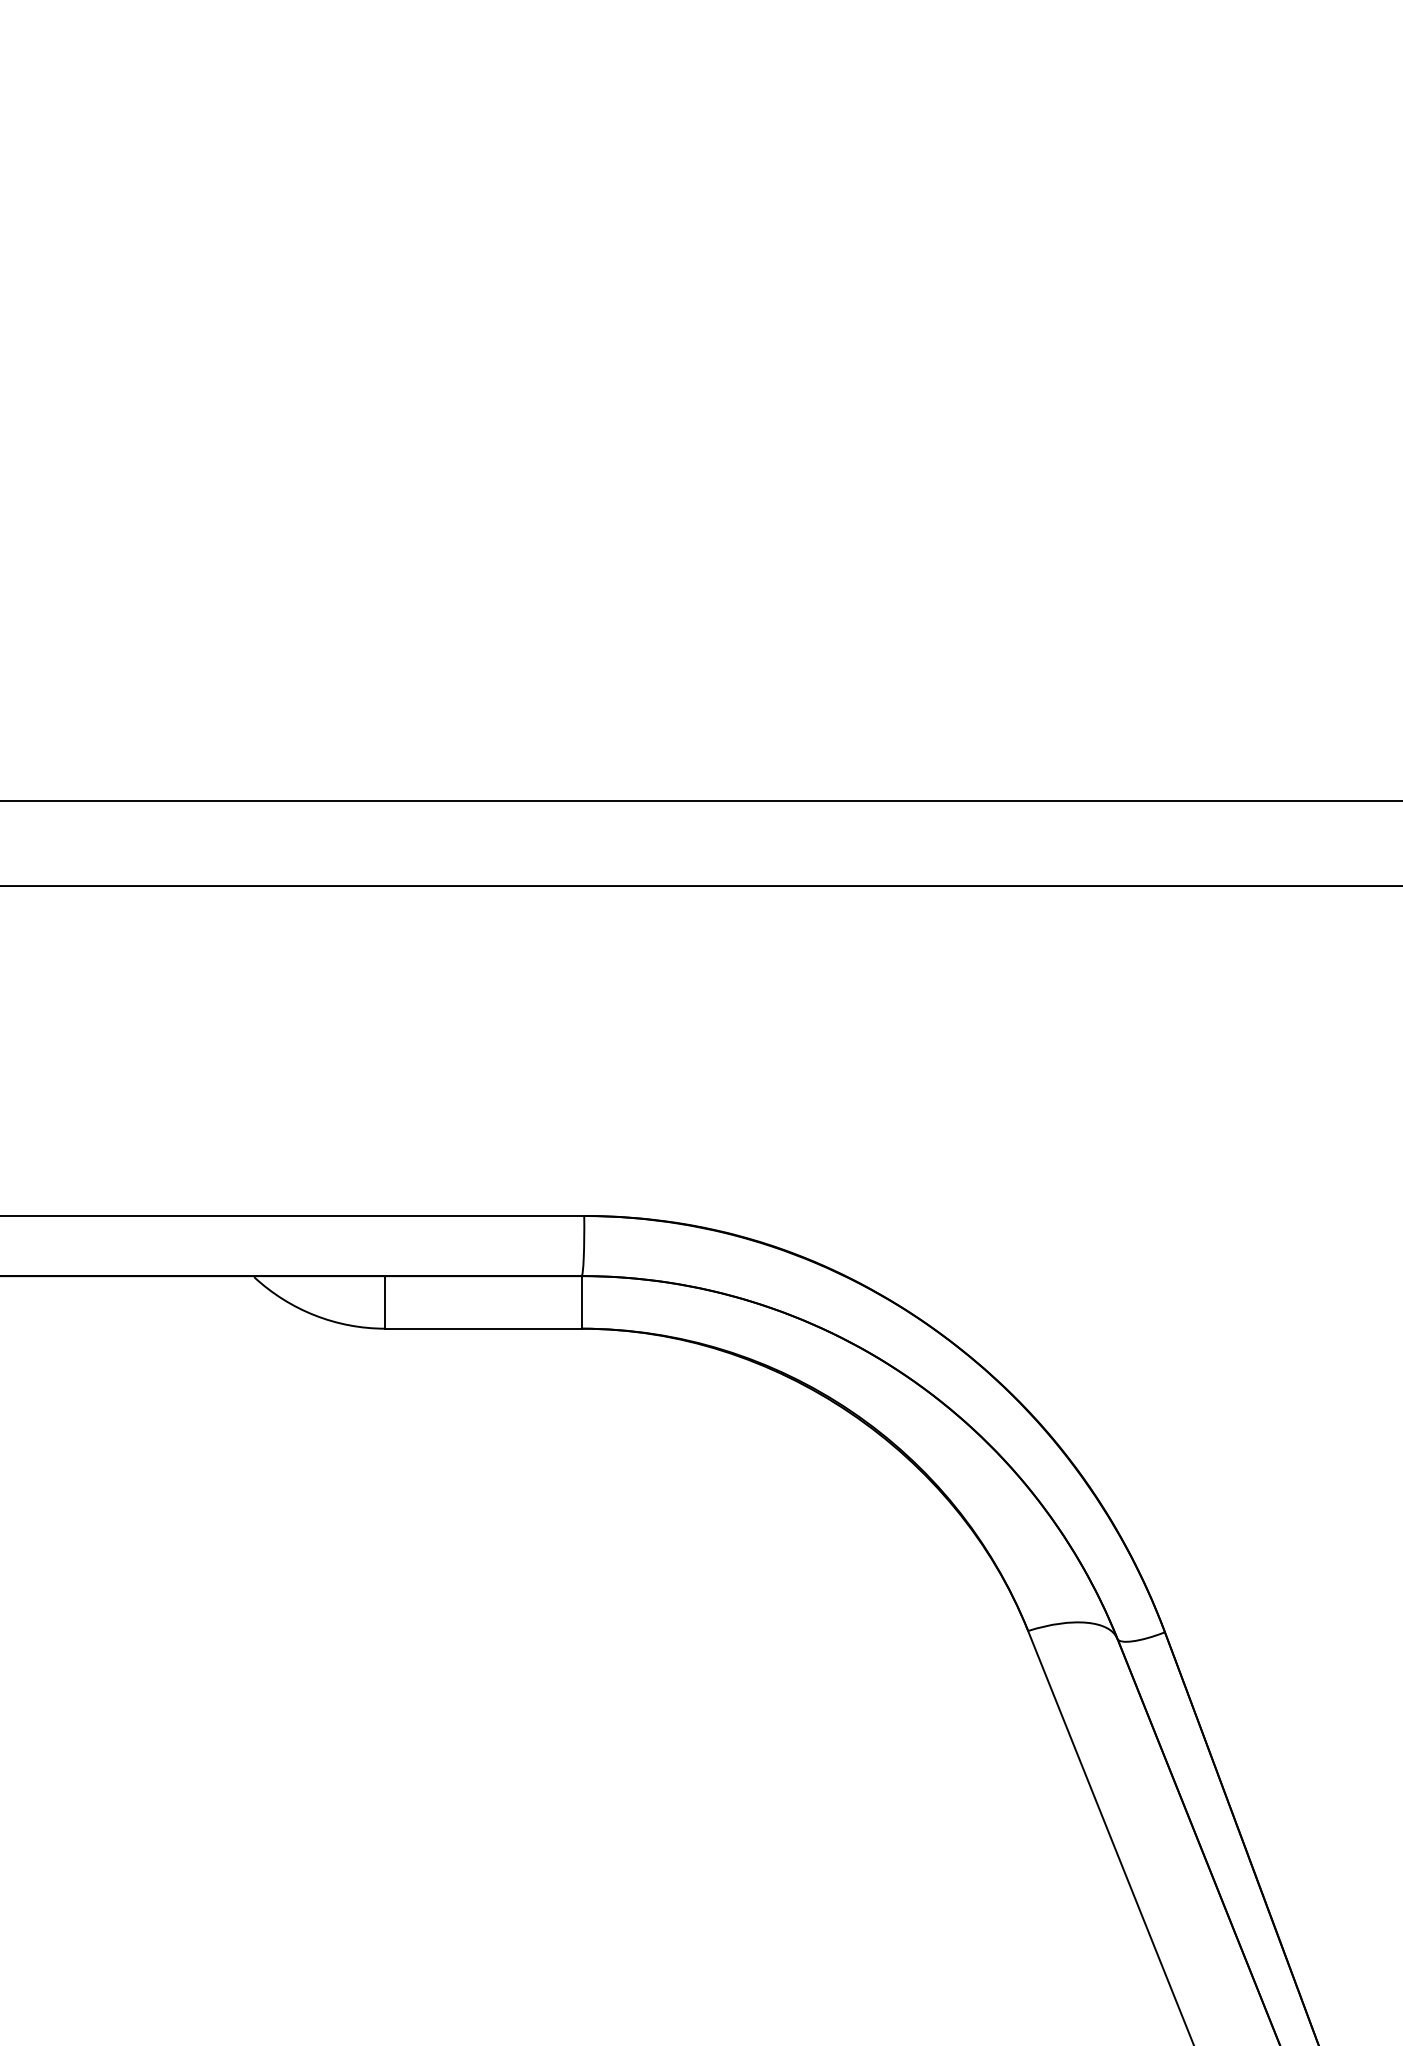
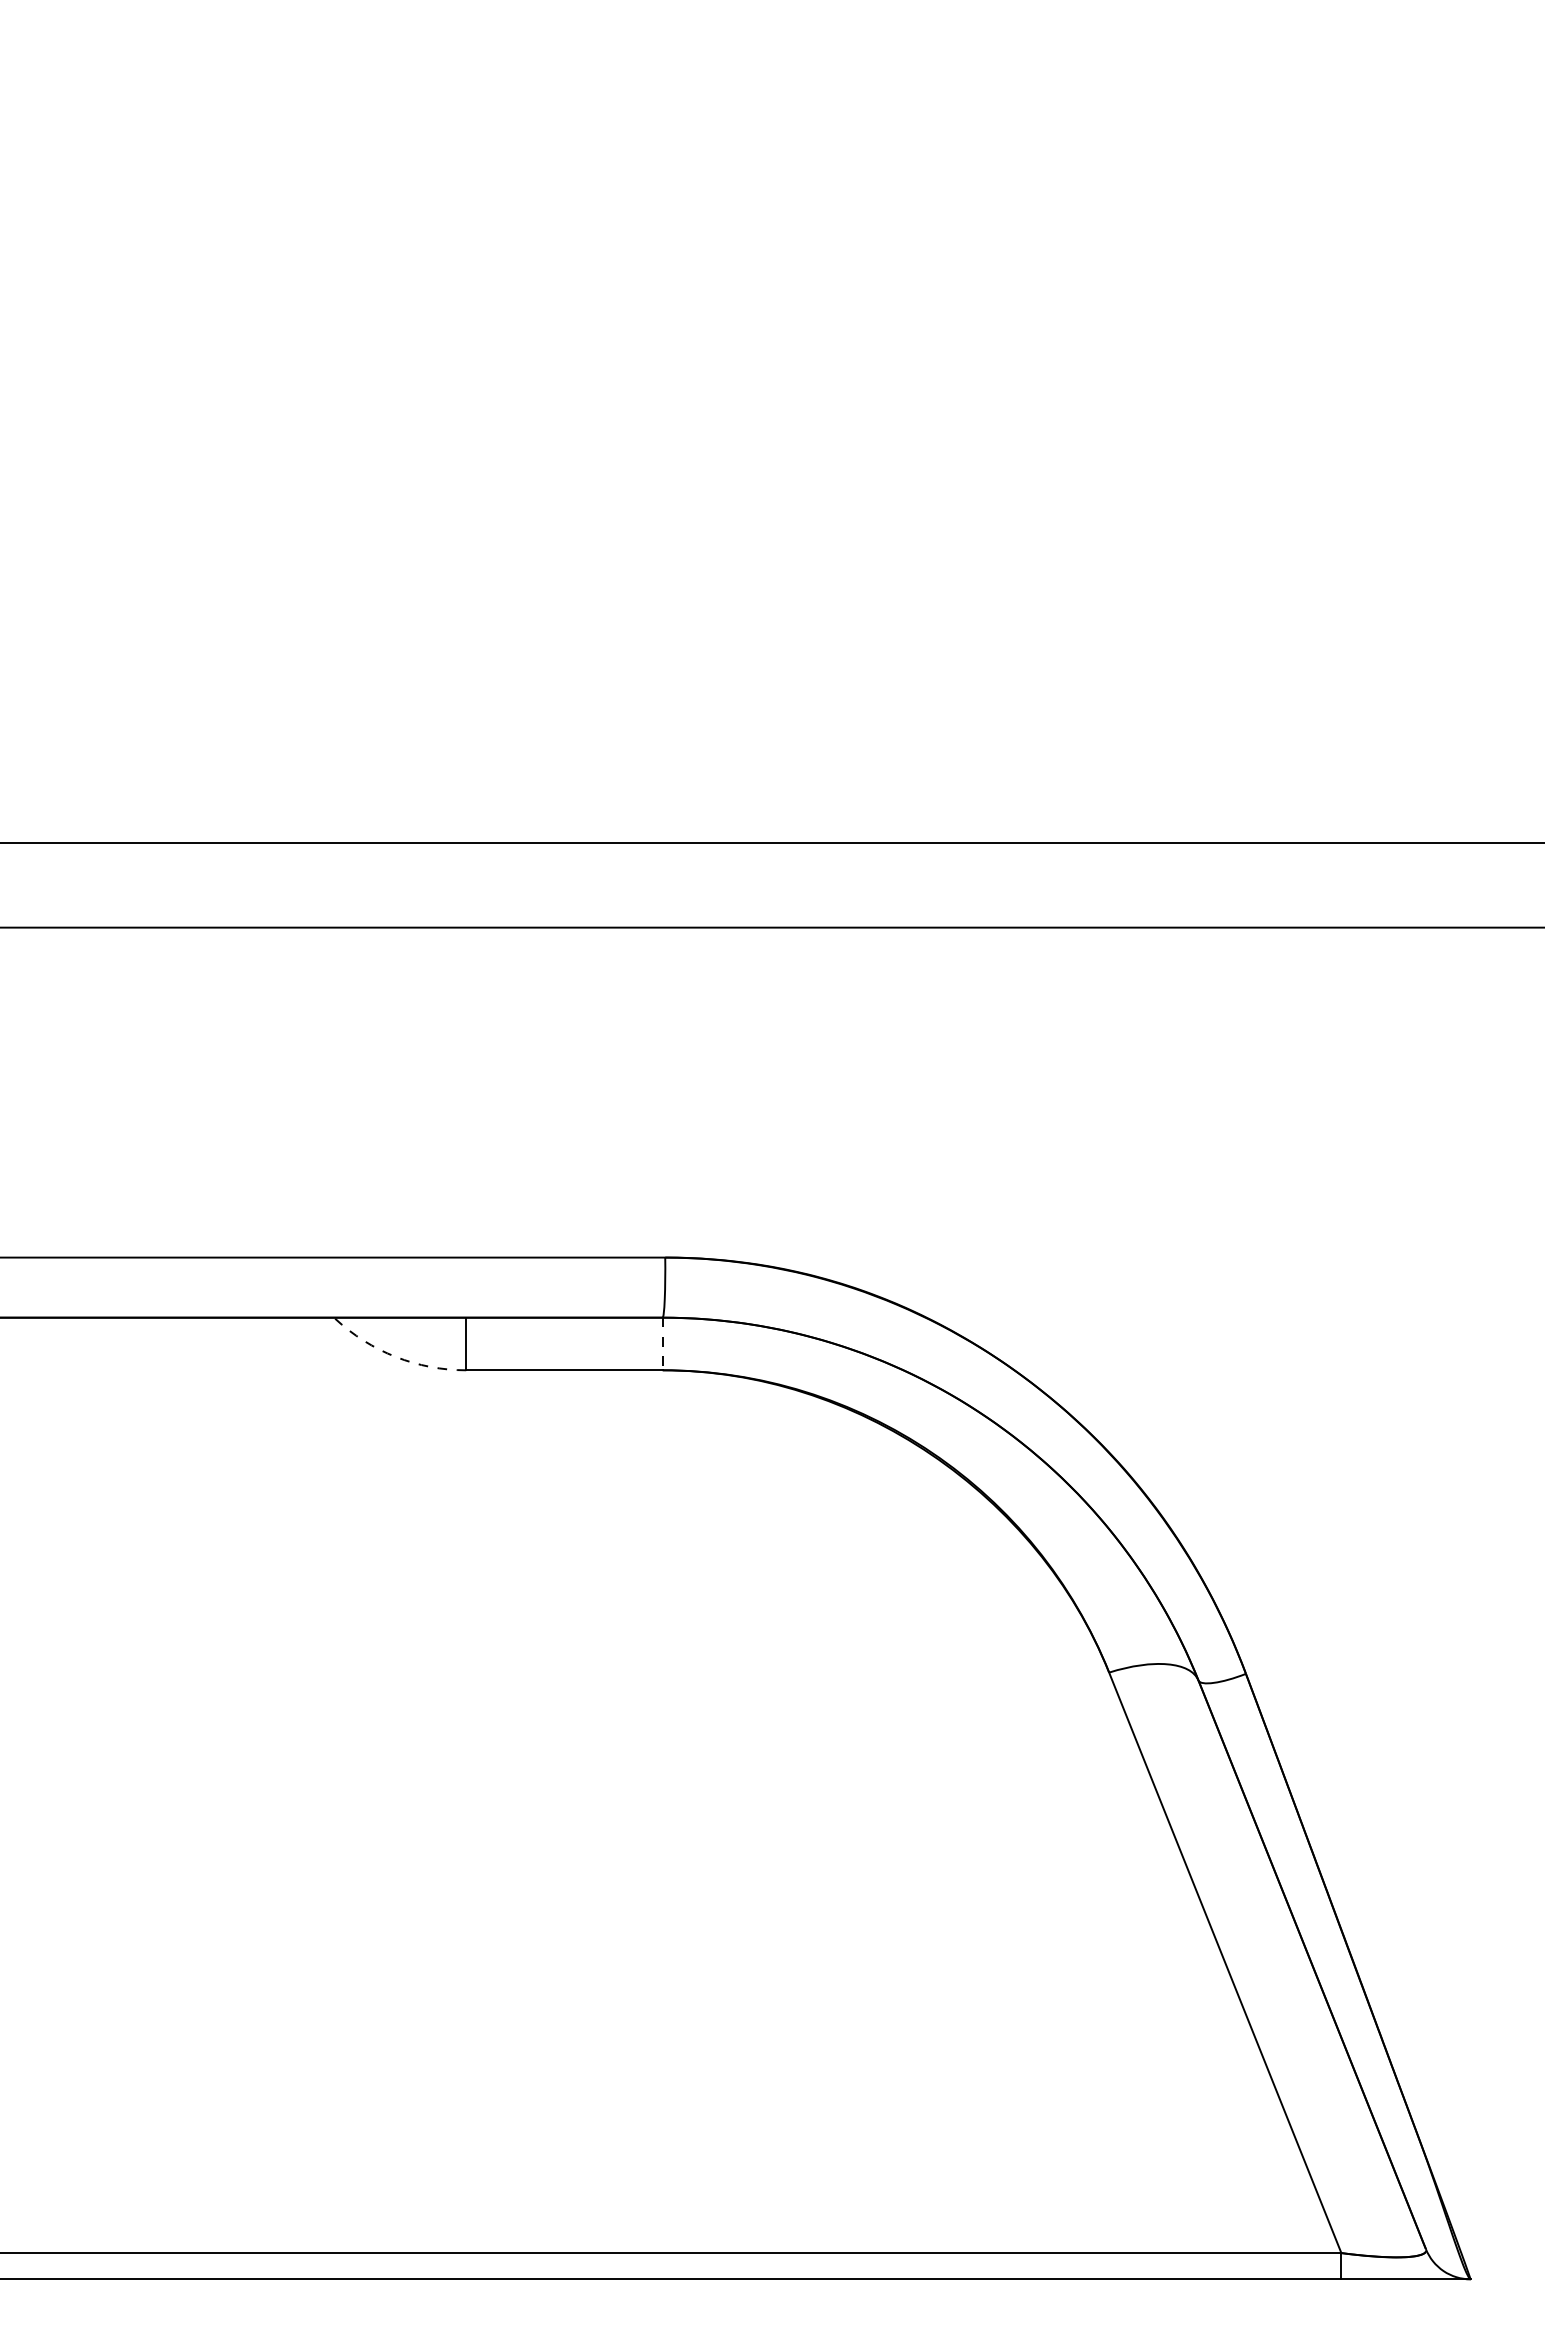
line: (581, 1302) -> (662, 1344), solid -> dashed
arc: (314, 1314) -> (395, 1356), solid -> dashed

